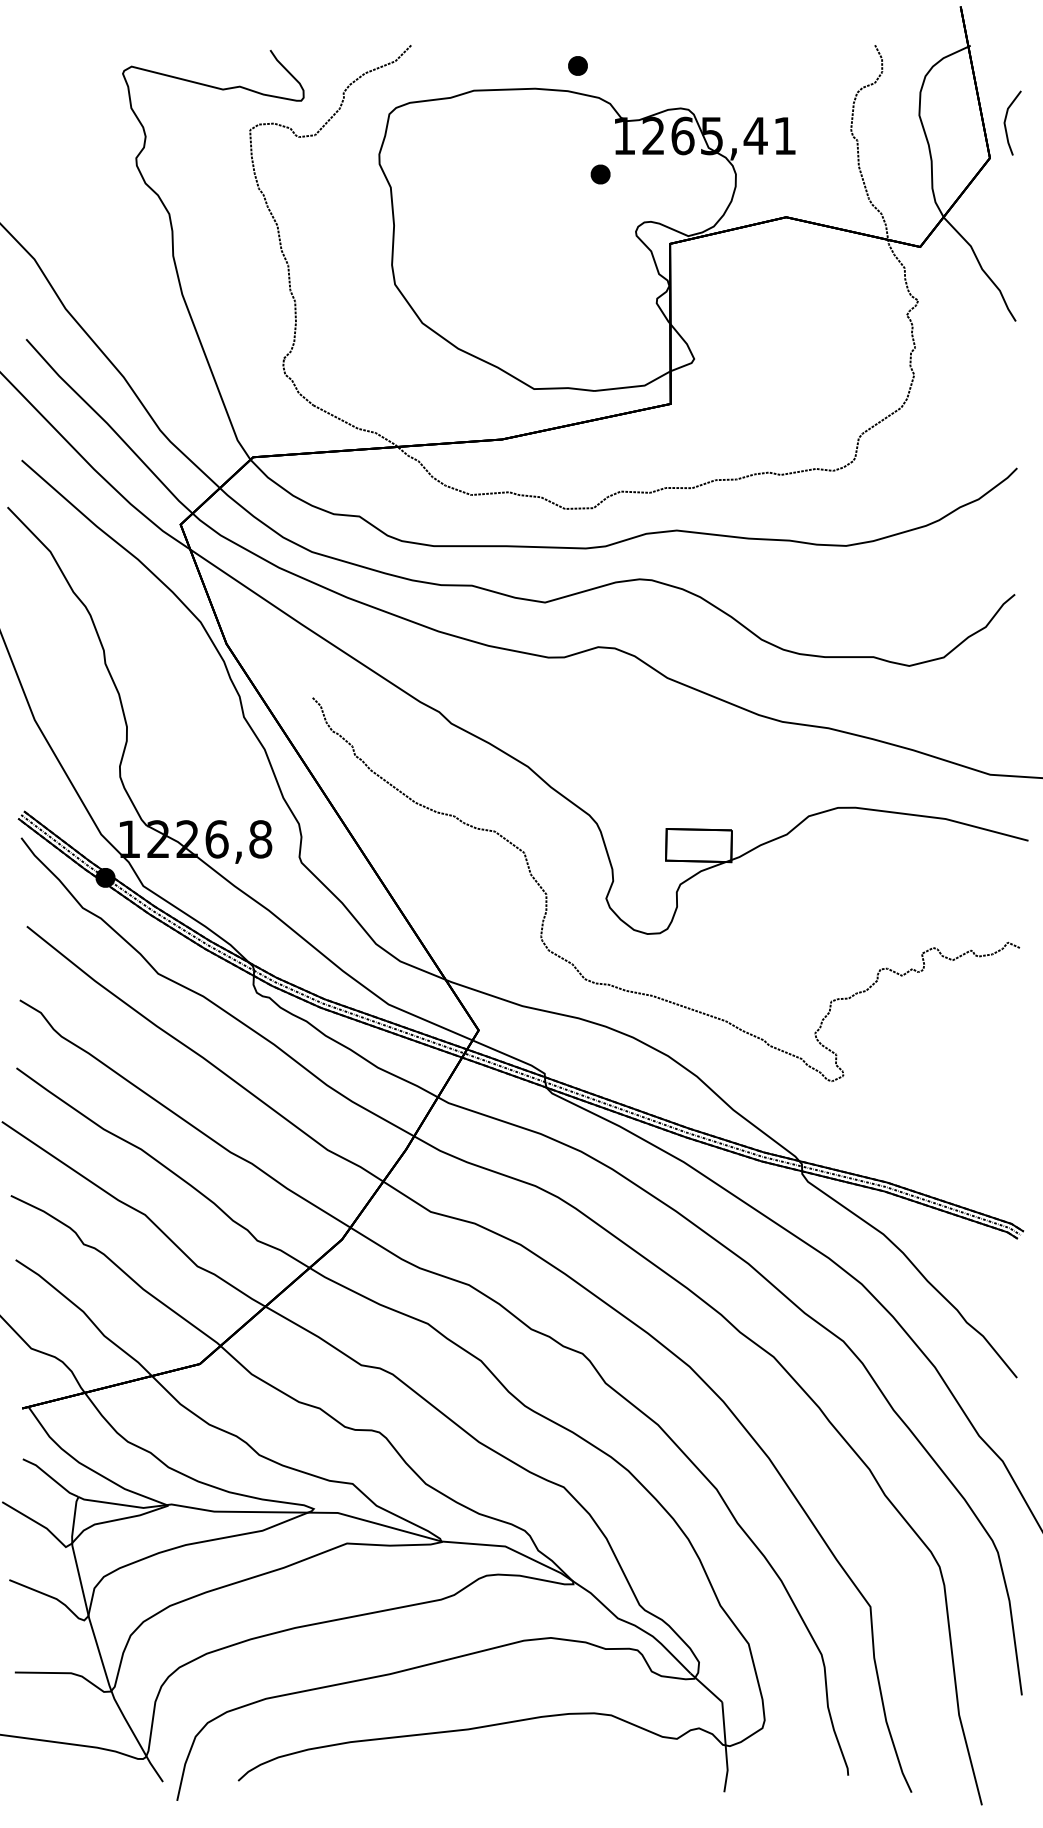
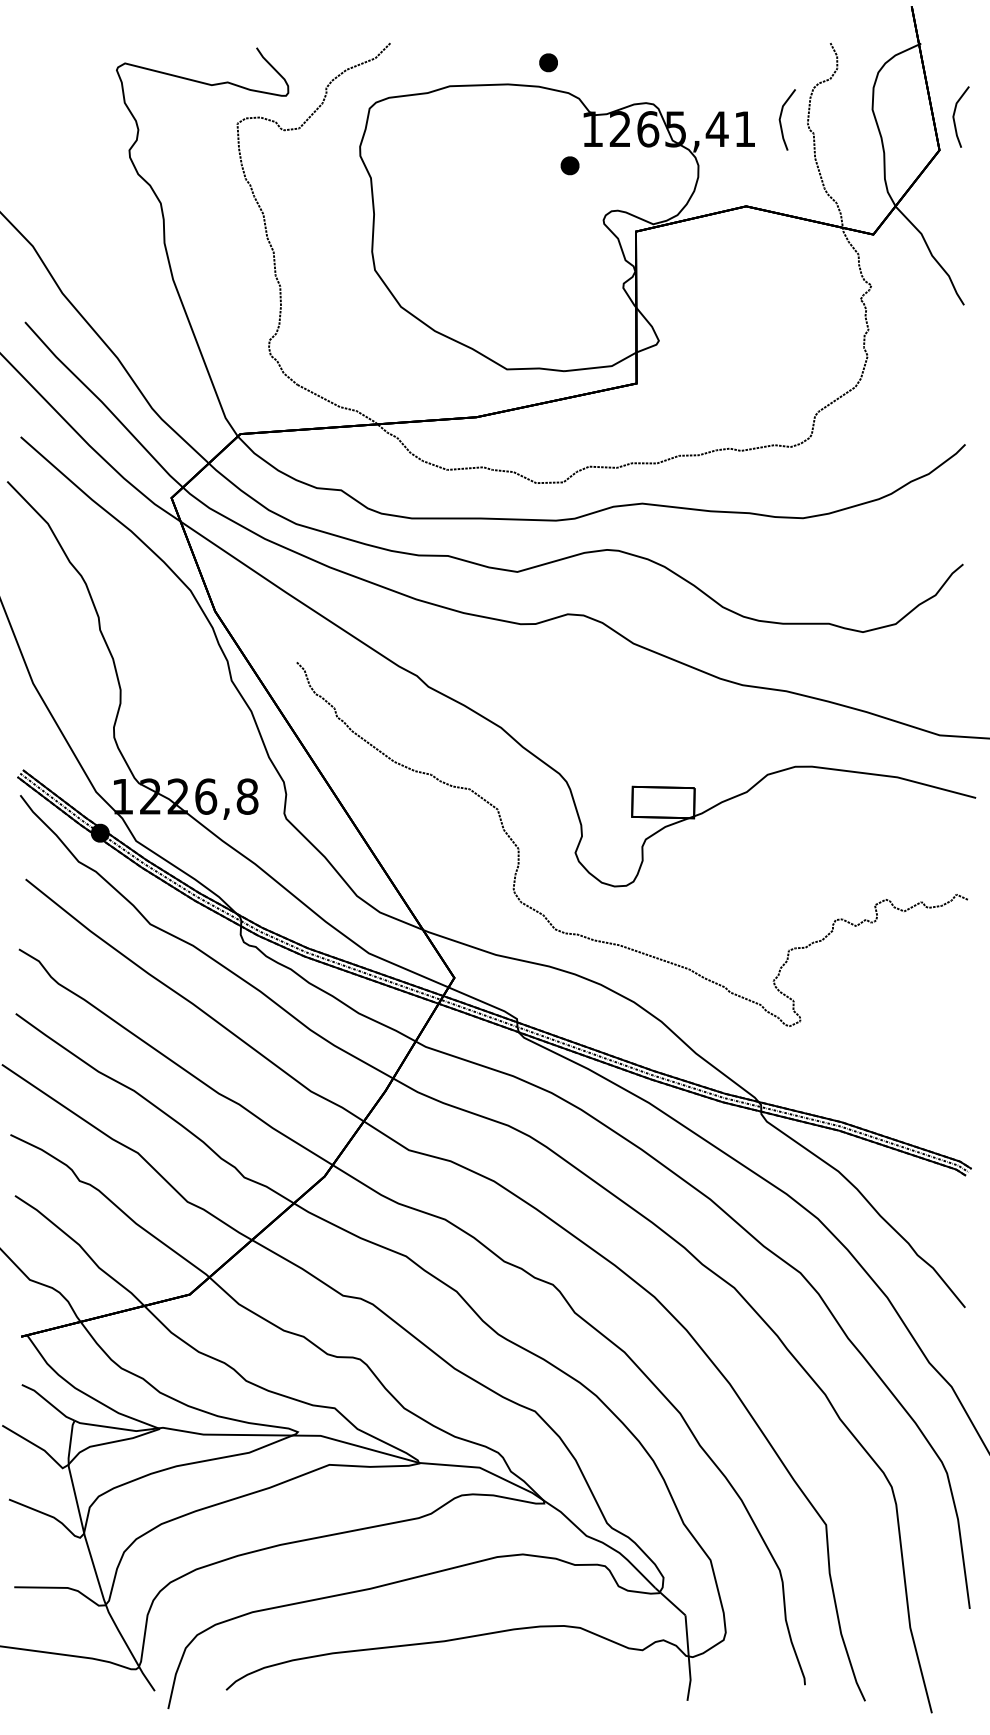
line: (823, 122) -> (781, 116), added

